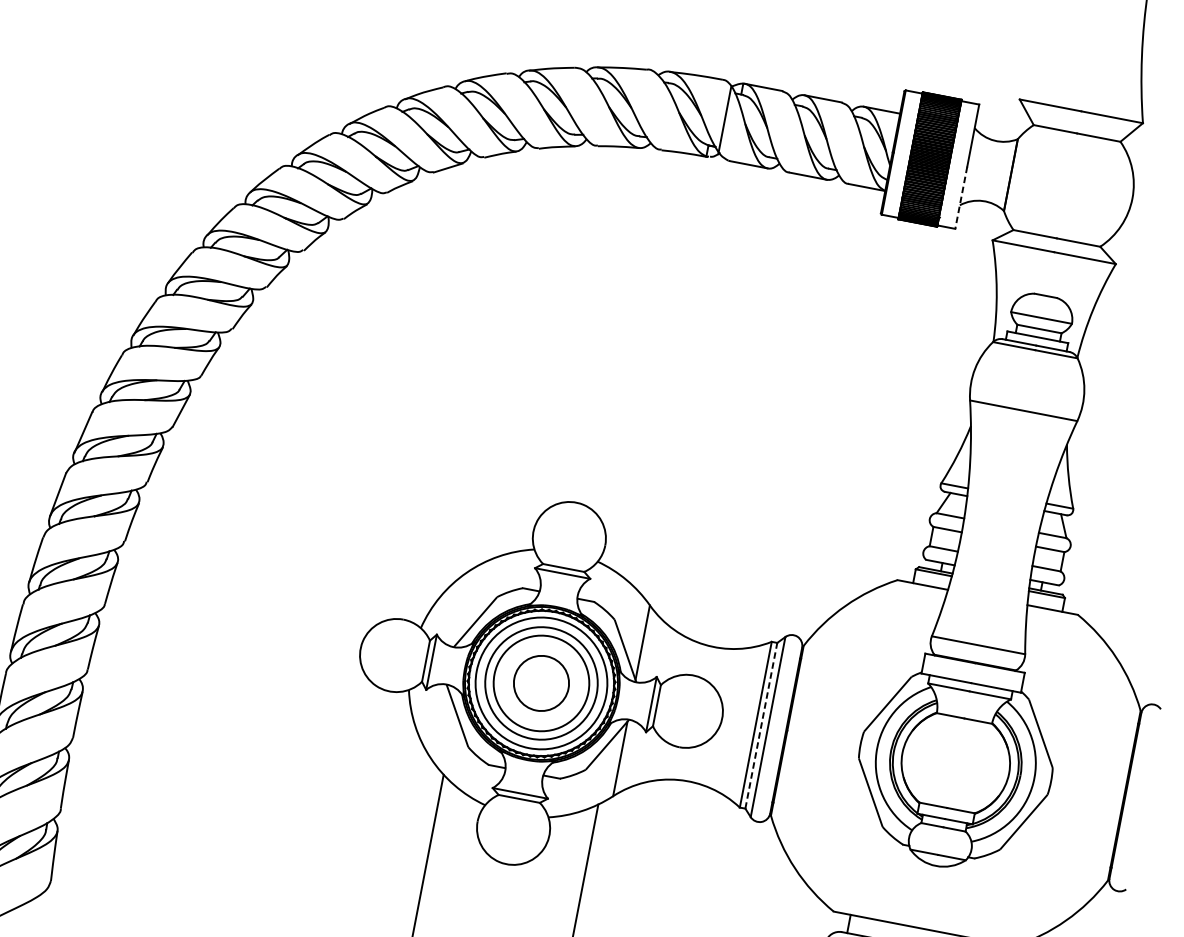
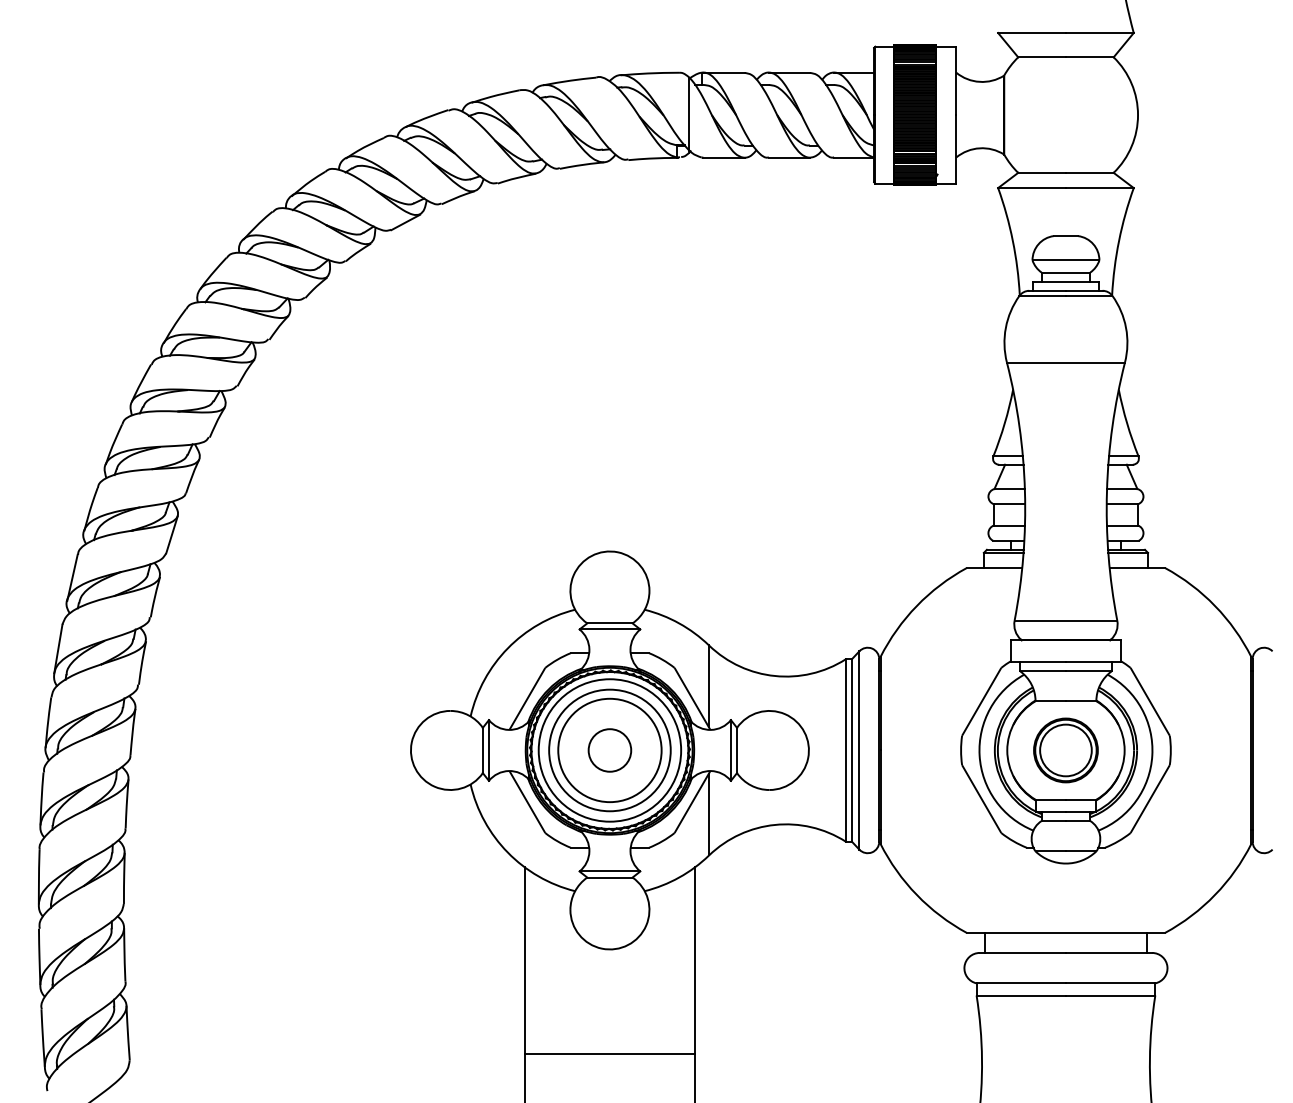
line: (961, 198) -> (956, 149), dashed -> solid
circle: (541, 683) -> (609, 750), size x0.71
line: (761, 724) -> (851, 749), dashed -> solid
part: (955, 763) -> (1065, 750), added

